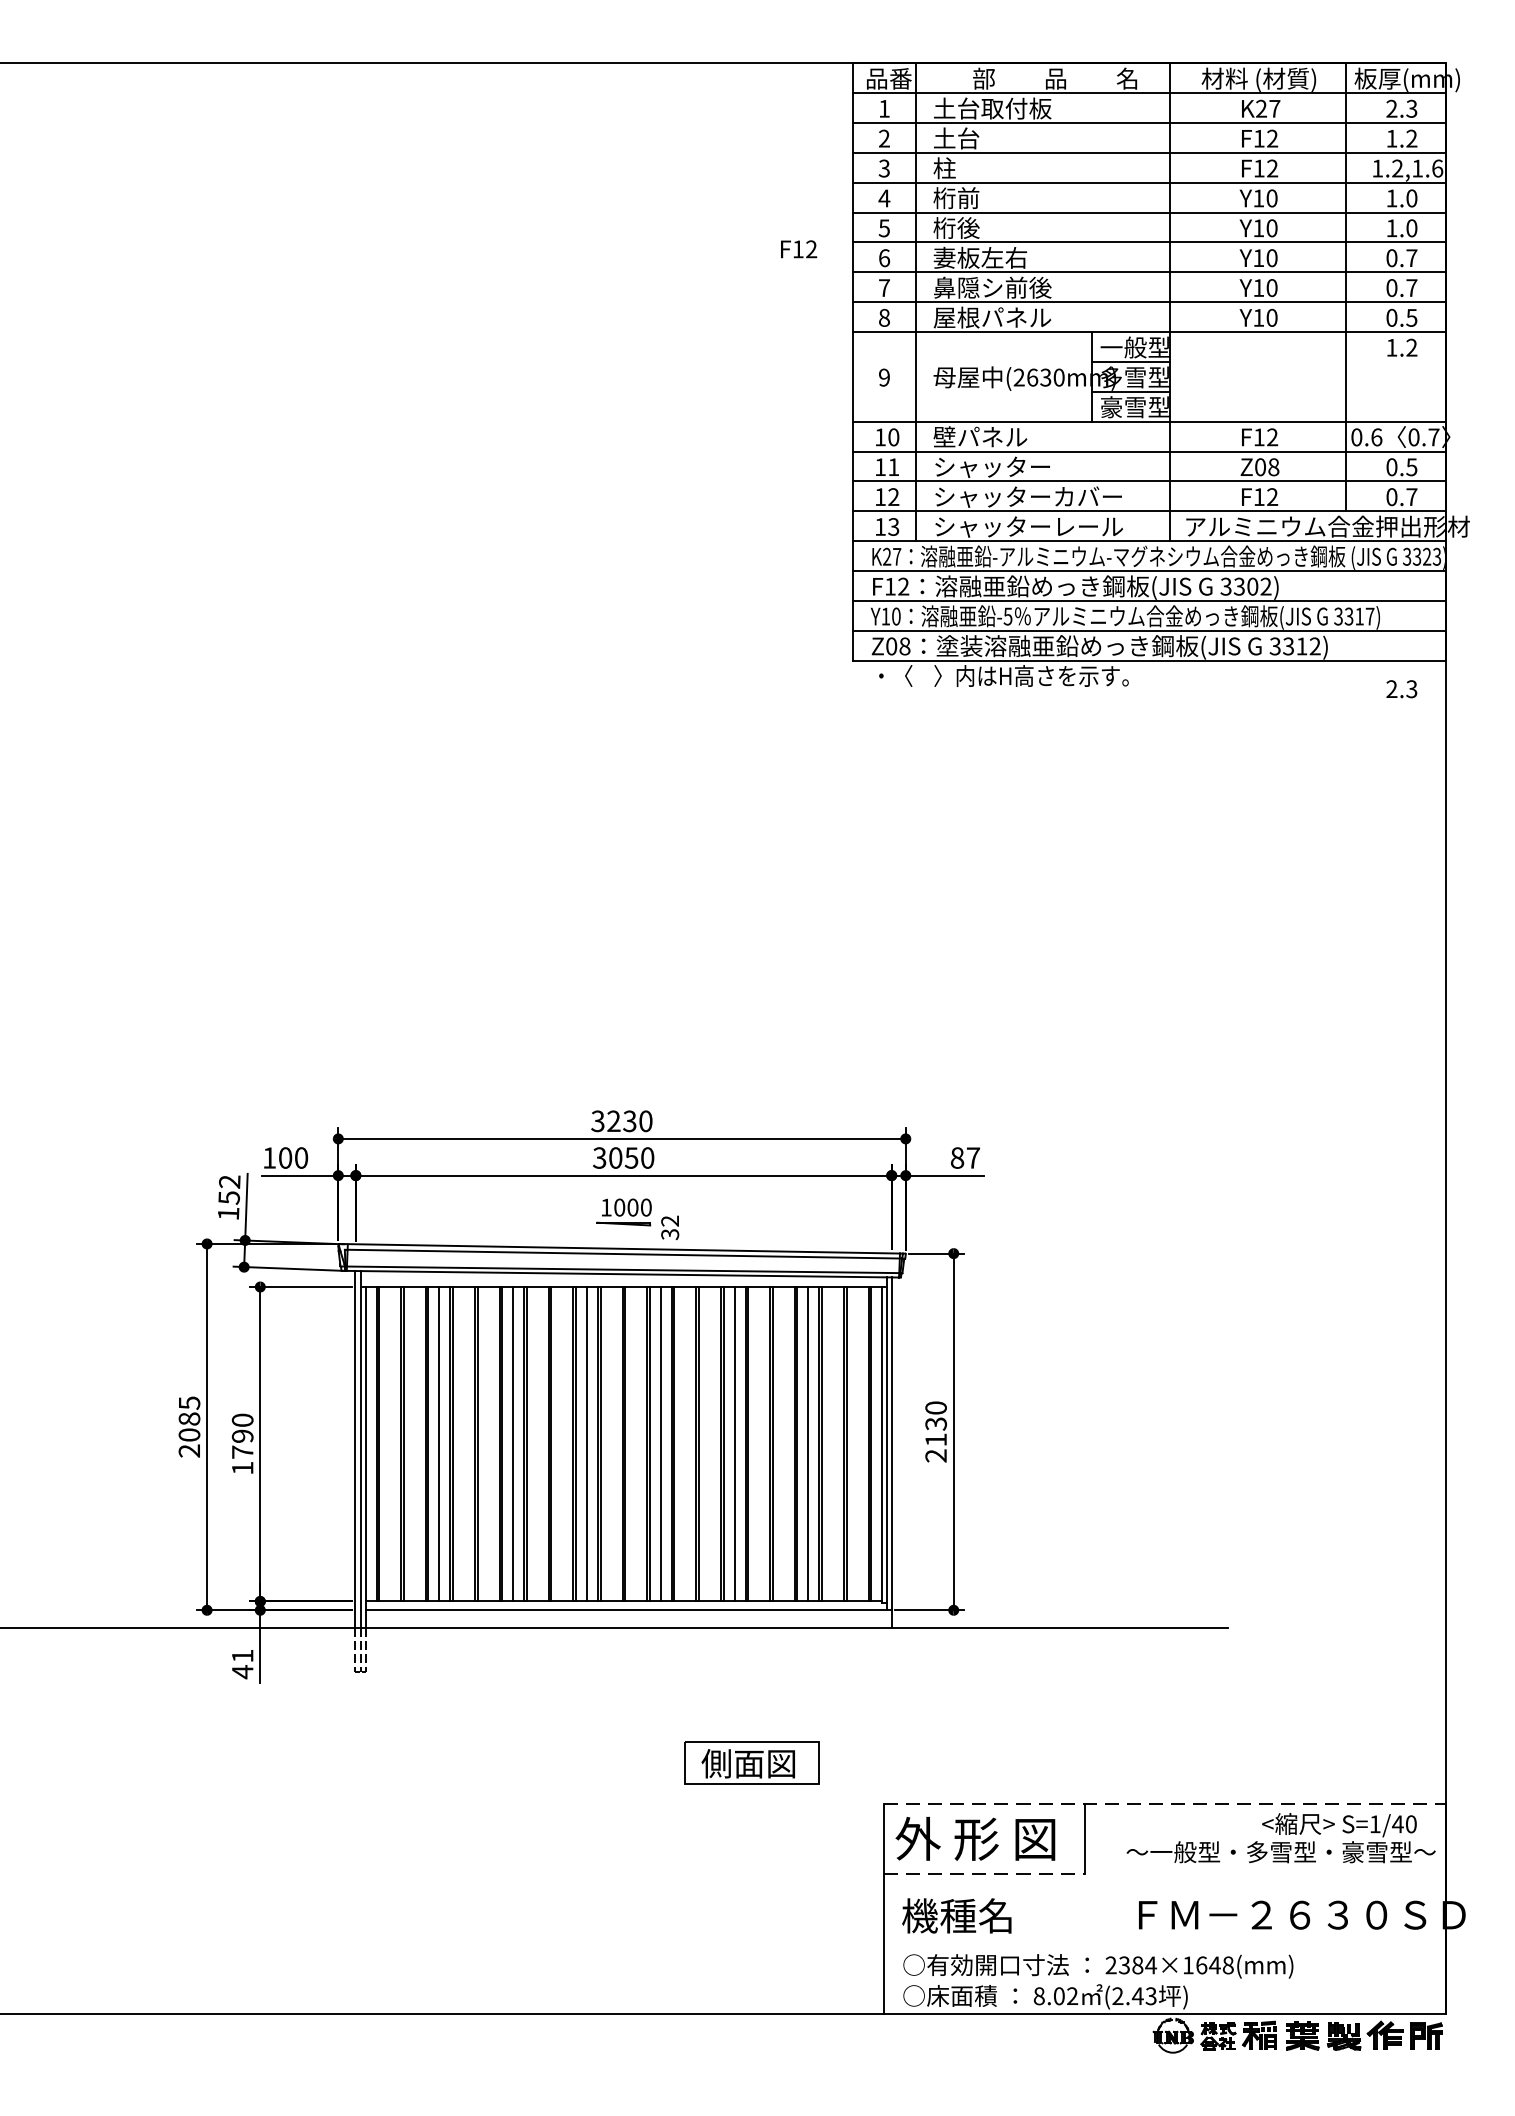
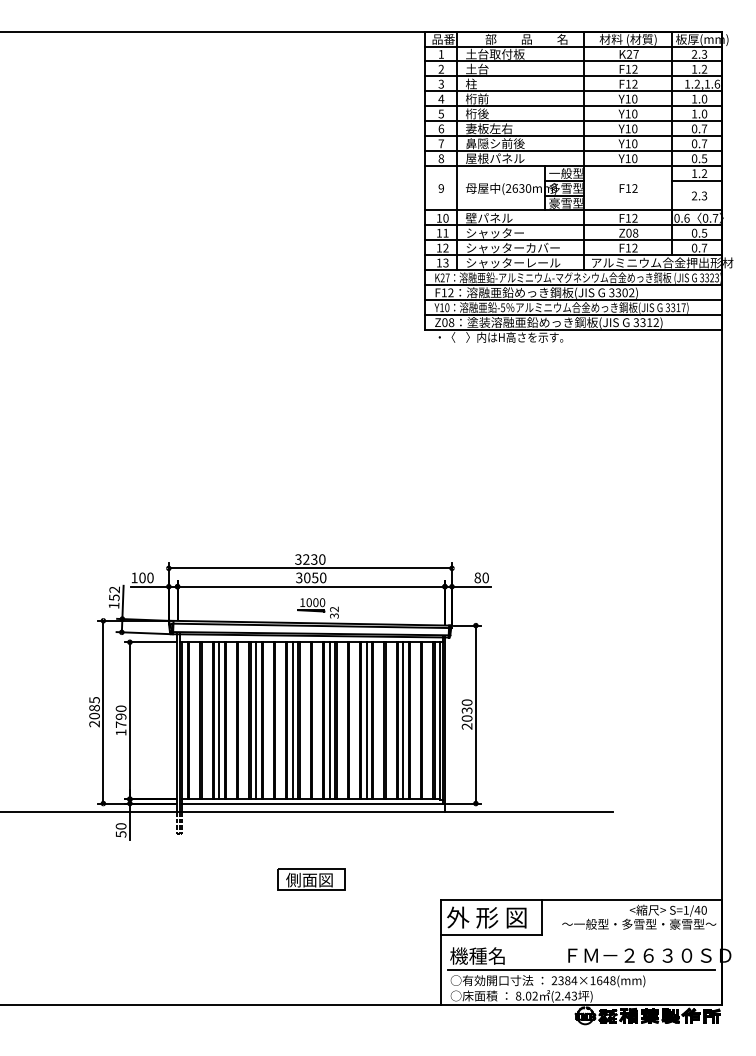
text: (798, 249) -> (628, 188), moved
line: (1395, 361) -> (696, 180), added
text: (1401, 688) -> (699, 195), moved
text: (972, 1157) -> (485, 577), 87 -> 80
text: (934, 1439) -> (466, 718), 2130 -> 2030
text: (241, 1664) -> (120, 830), 41 -> 50
part: (752, 1762) -> (311, 879), moved
line: (1165, 1802) -> (581, 899), dashed -> solid
line: (984, 1874) -> (491, 935), dashed -> solid
line: (1165, 1944) -> (581, 970), added

